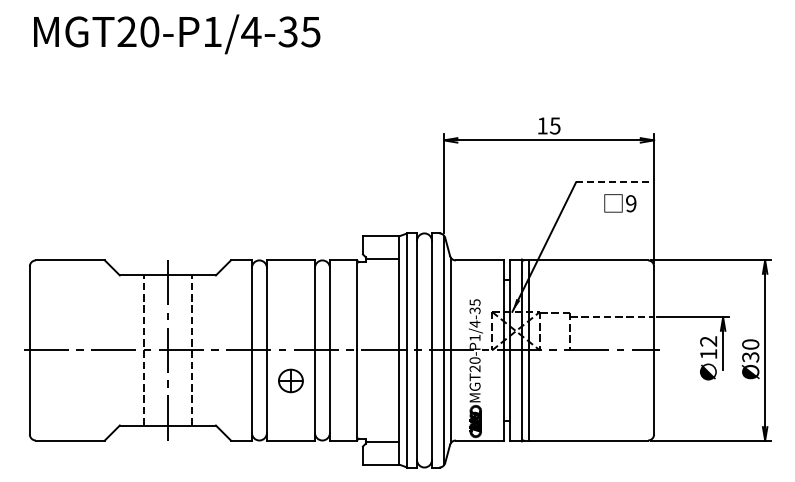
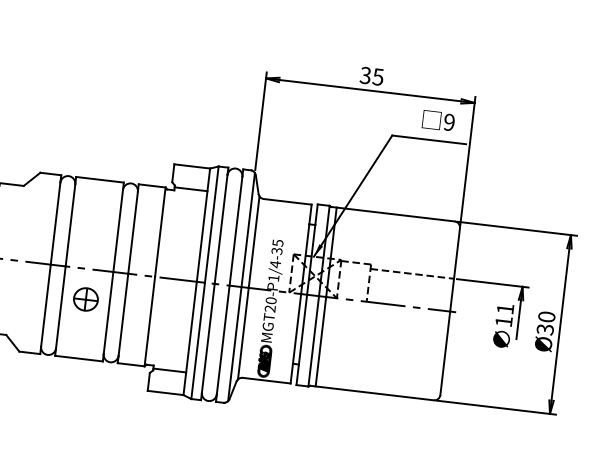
text: (542, 125) -> (365, 75), 15 -> 35
line: (613, 182) -> (429, 140), dashed -> solid
text: (620, 203) -> (438, 120), moved
text: (708, 341) -> (505, 309), 12 -> 11

